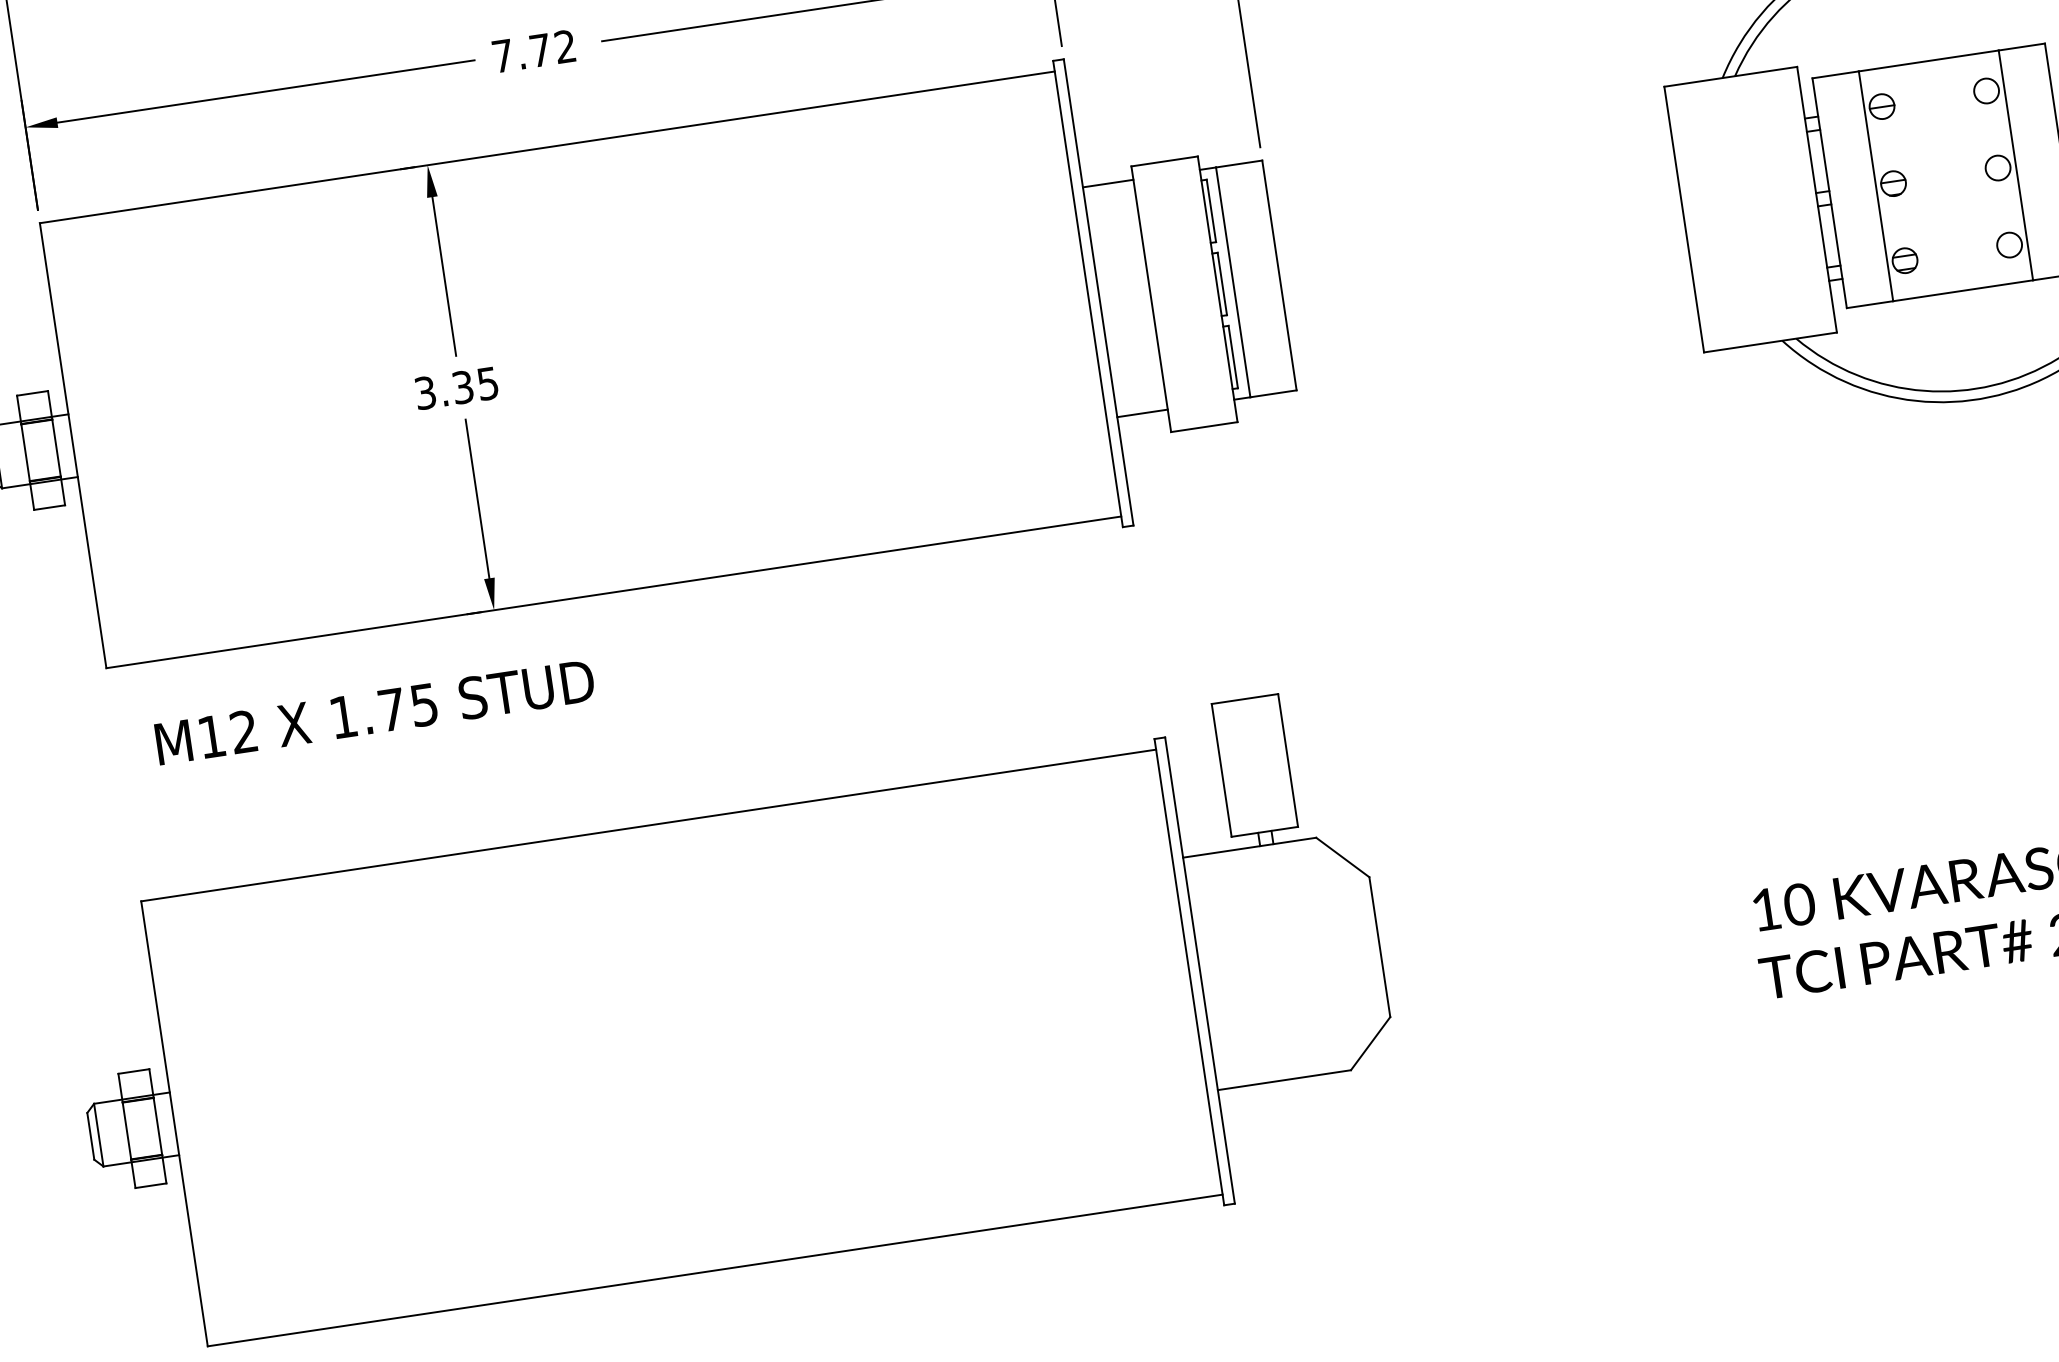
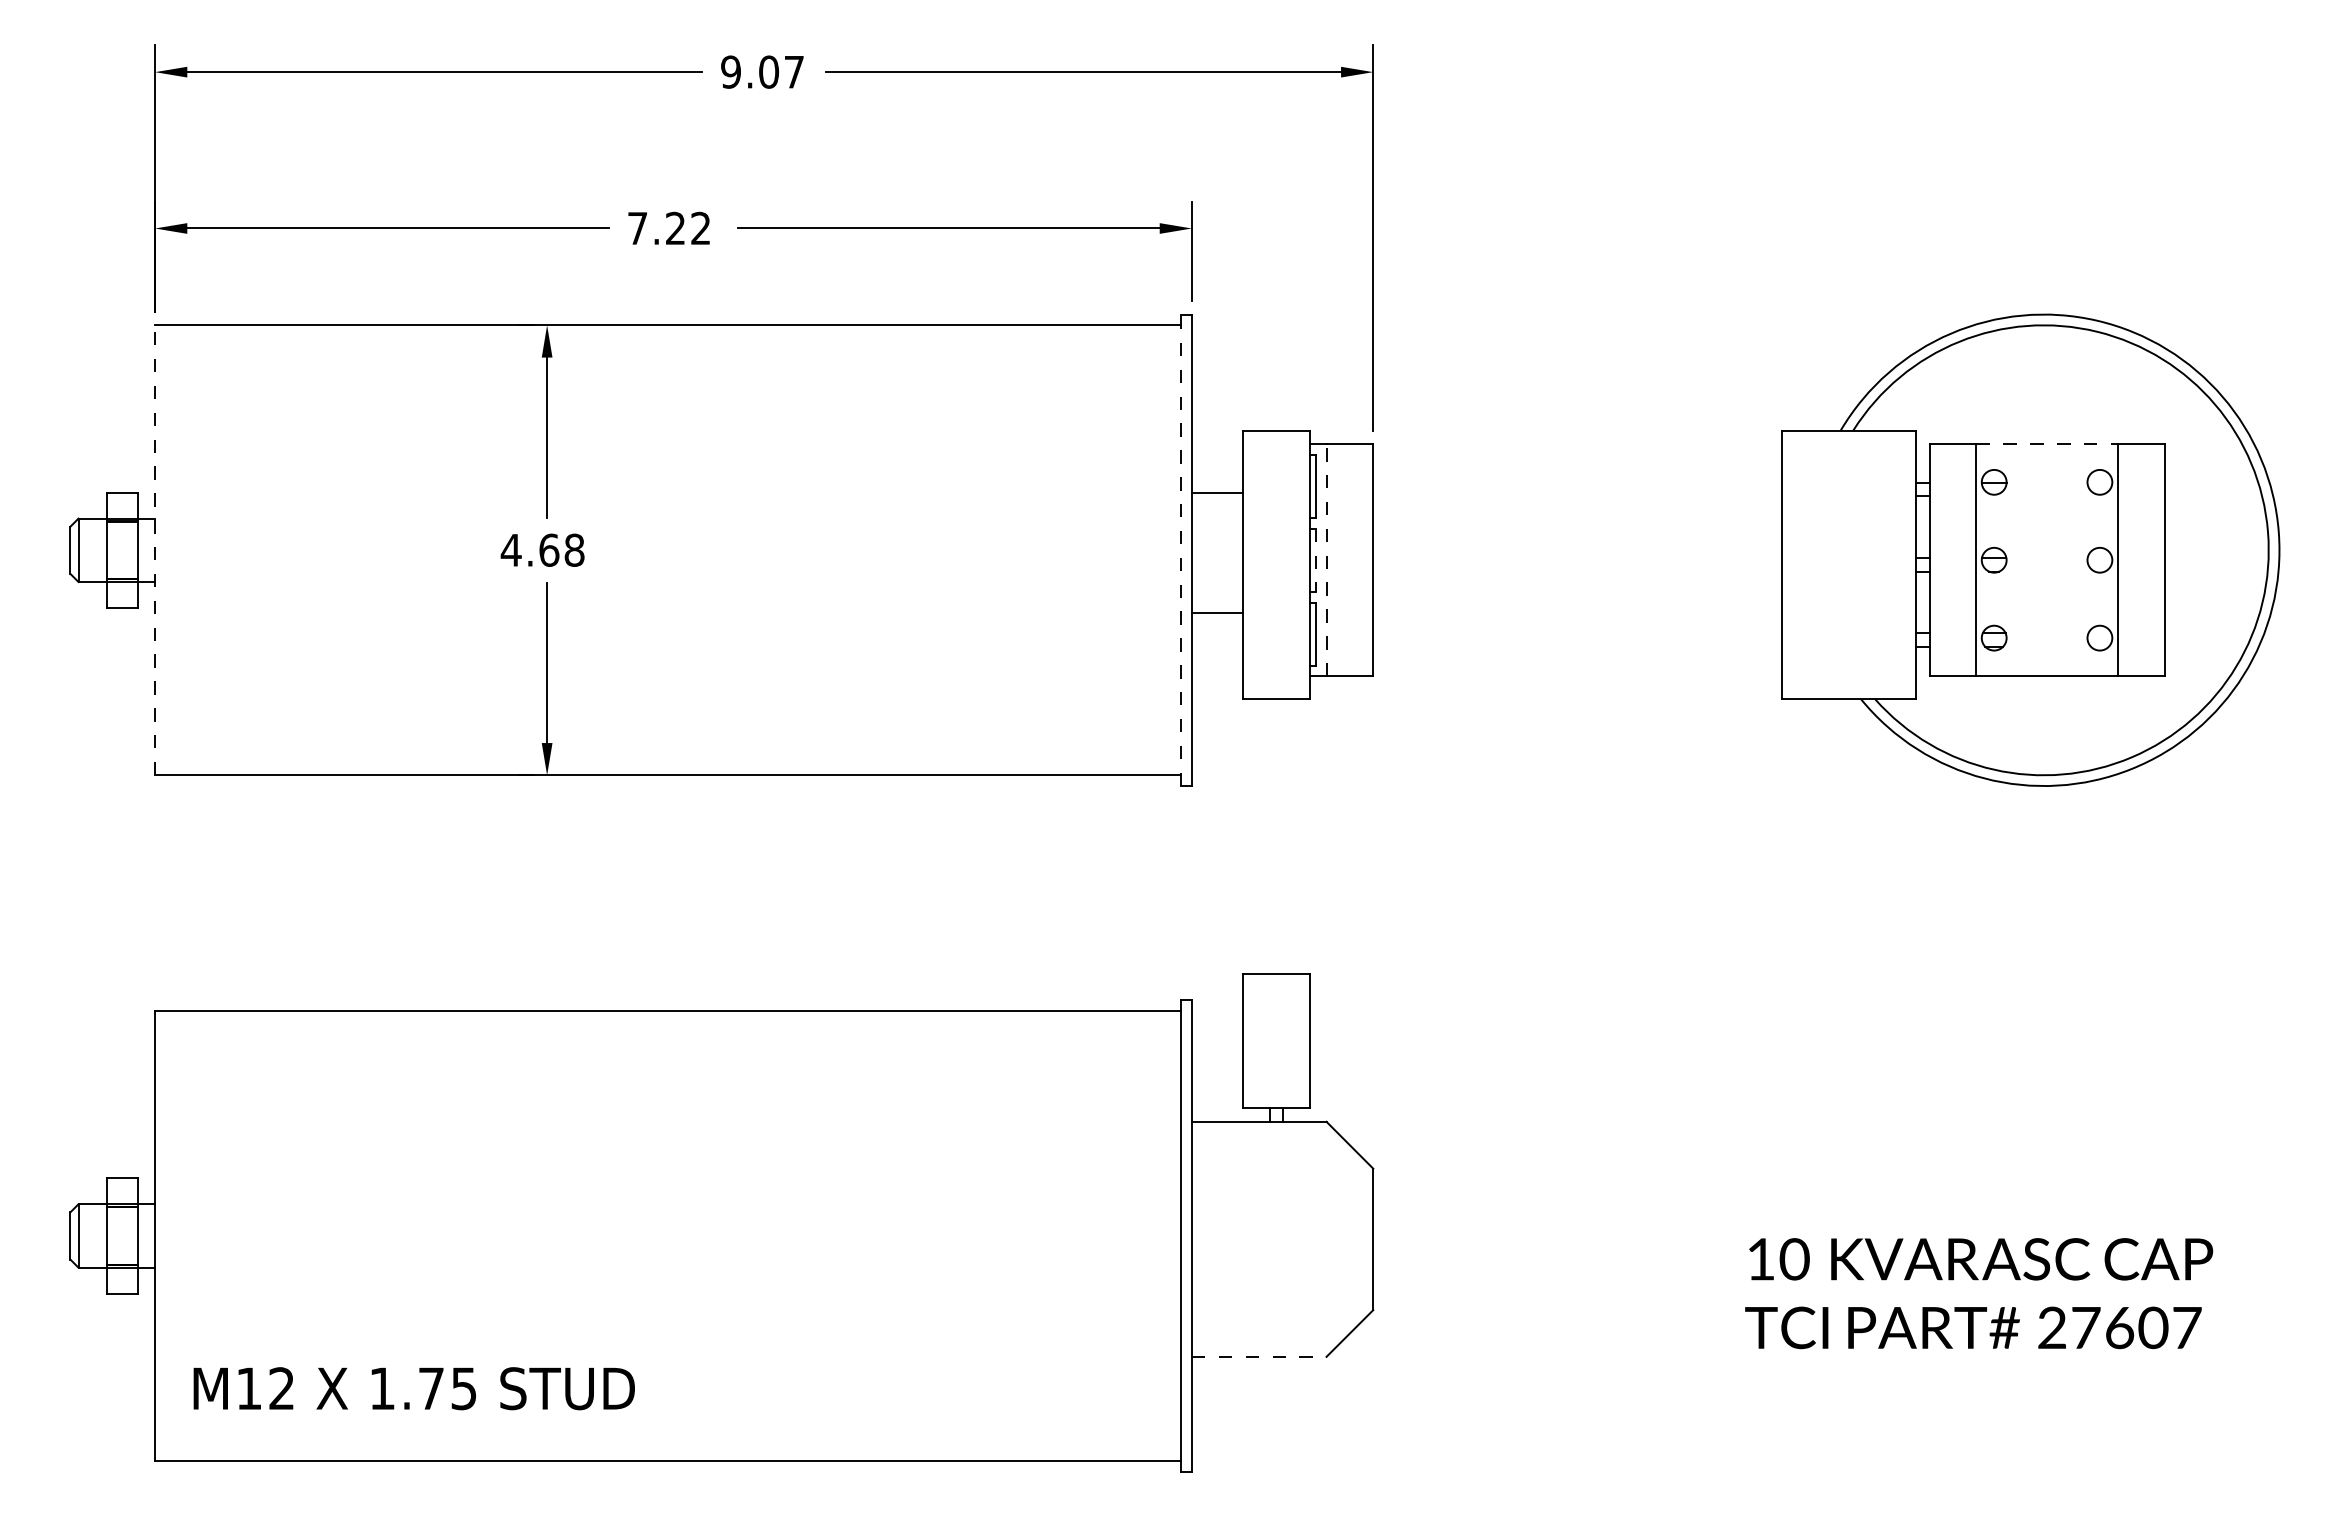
text: (540, 49) -> (675, 227), 7.72 -> 7.22
line: (1929, 61) -> (2047, 444), solid -> dashed
line: (1108, 184) -> (1217, 493), moved
line: (1233, 281) -> (1326, 559), solid -> dashed
line: (1222, 284) -> (1315, 560), solid -> dashed
line: (1088, 294) -> (1181, 550), solid -> dashed
text: (456, 387) -> (542, 549), 3.35 -> 4.68
line: (1142, 413) -> (1217, 613), moved
line: (73, 445) -> (155, 550), solid -> dashed
text: (374, 712) -> (413, 1388), moved
line: (1284, 1079) -> (1259, 1356), solid -> dashed

